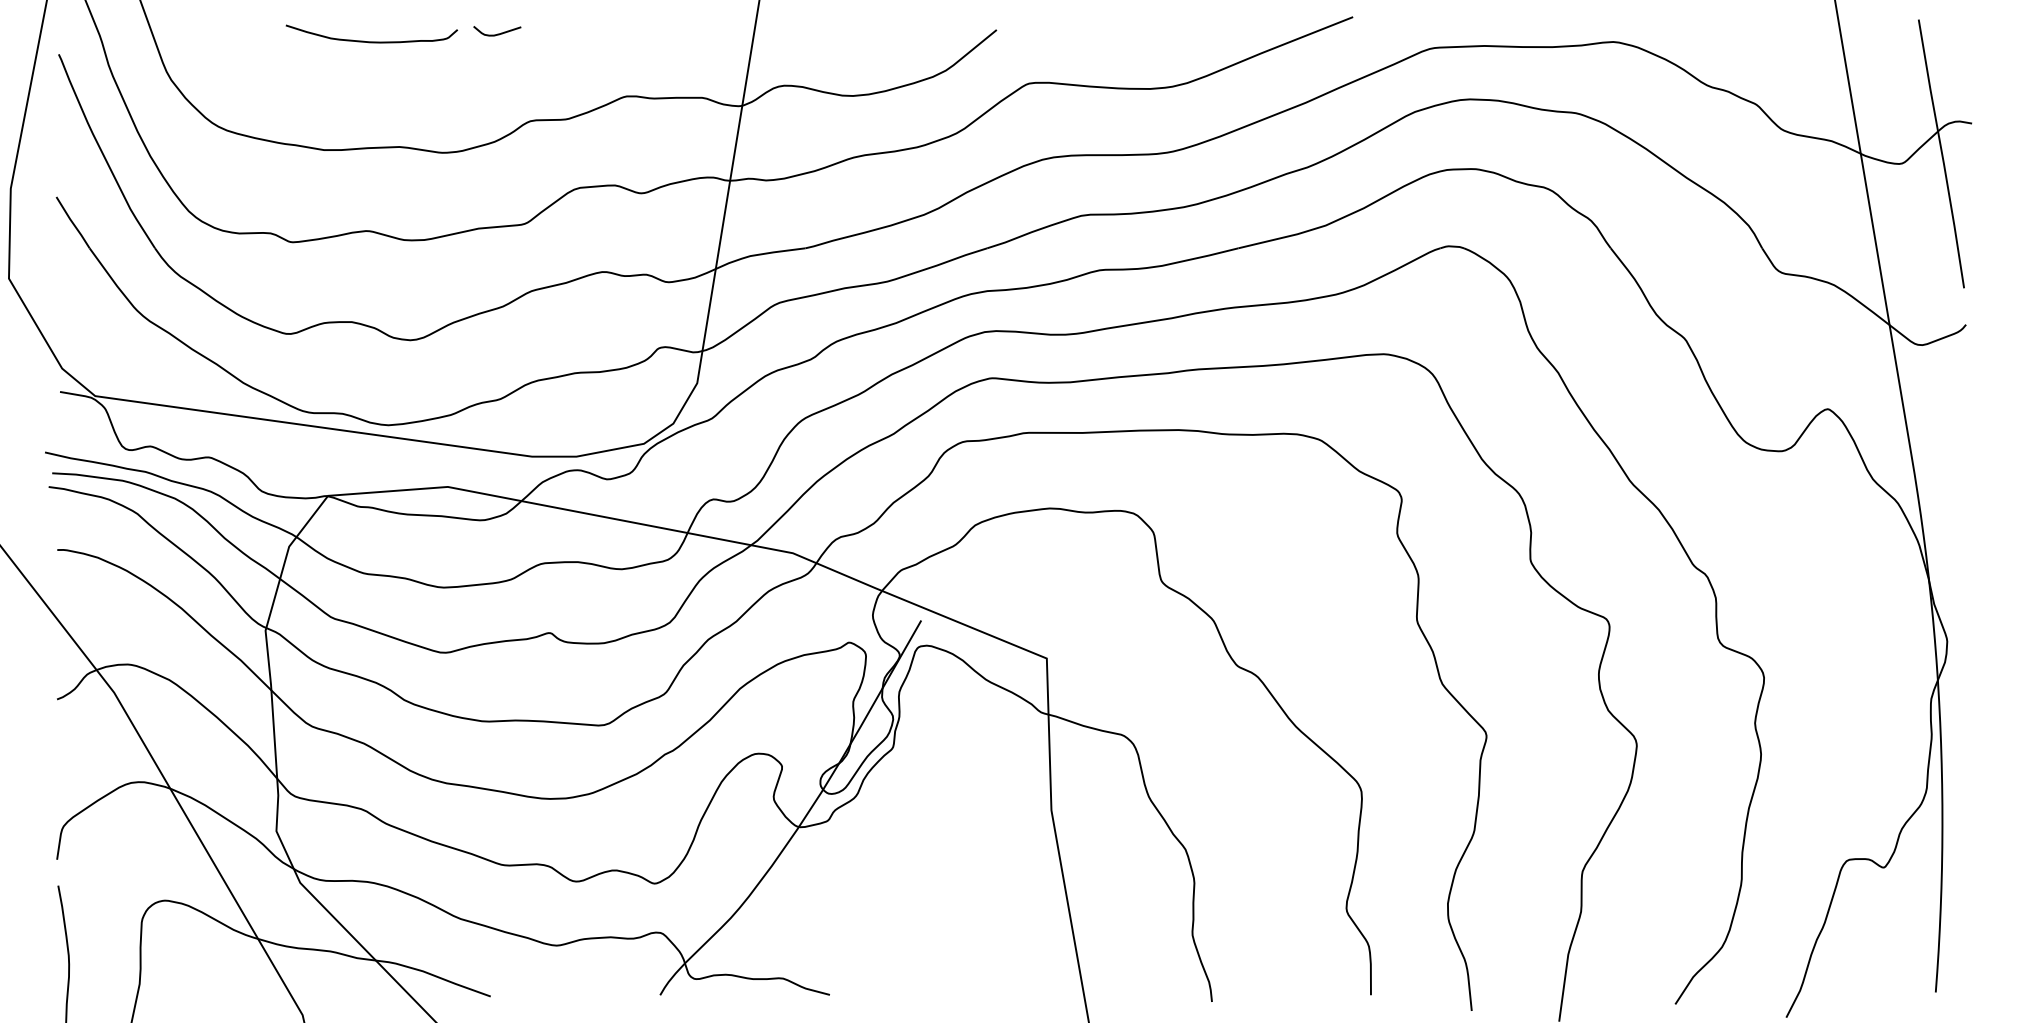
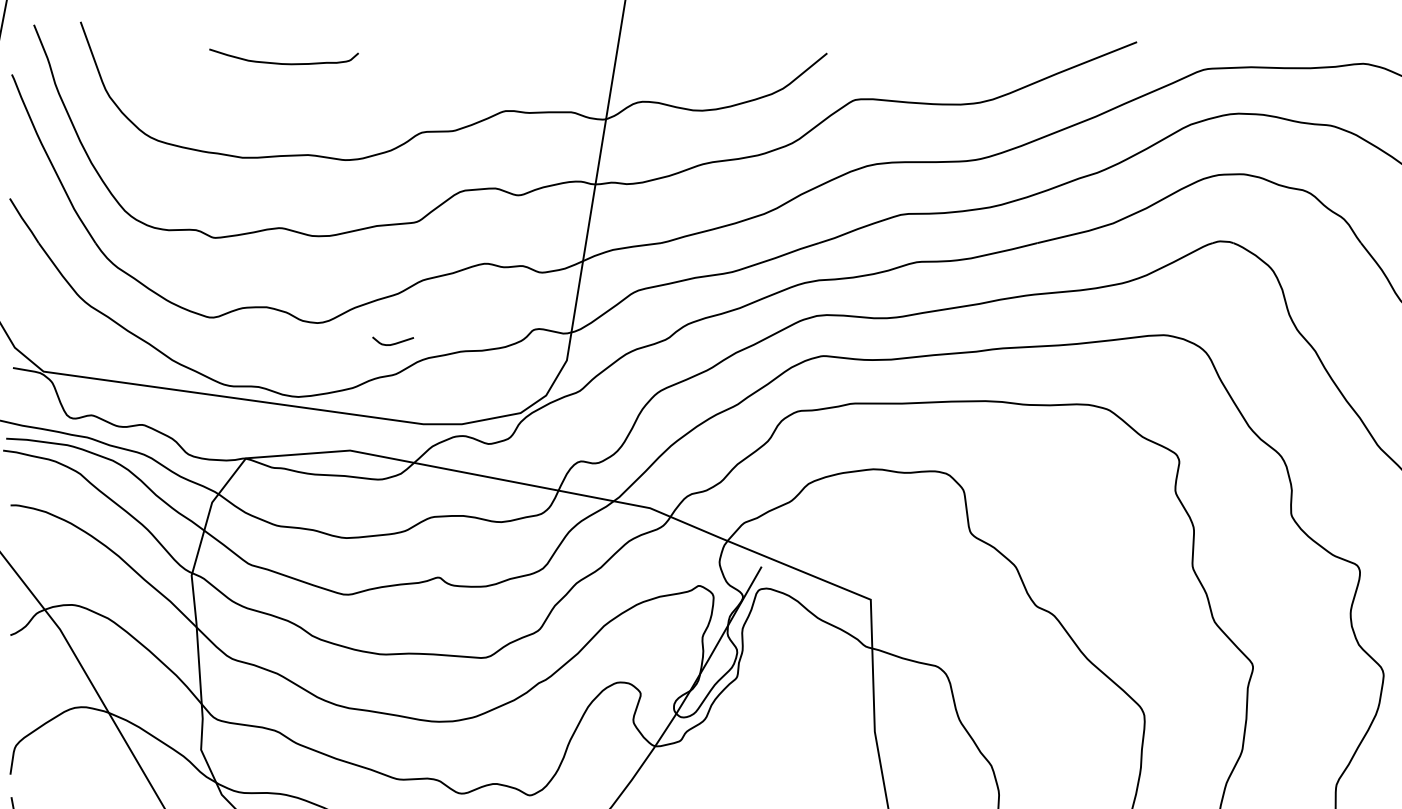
curve: (497, 33) -> (393, 343), moved

